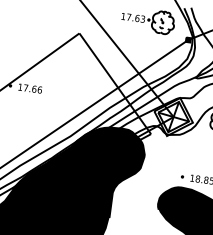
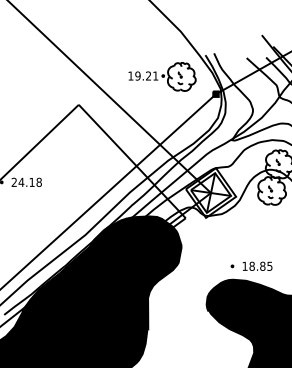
text: (135, 17) -> (146, 75), 17.63 -> 19.21
text: (30, 87) -> (26, 181), 17.66 -> 24.18

